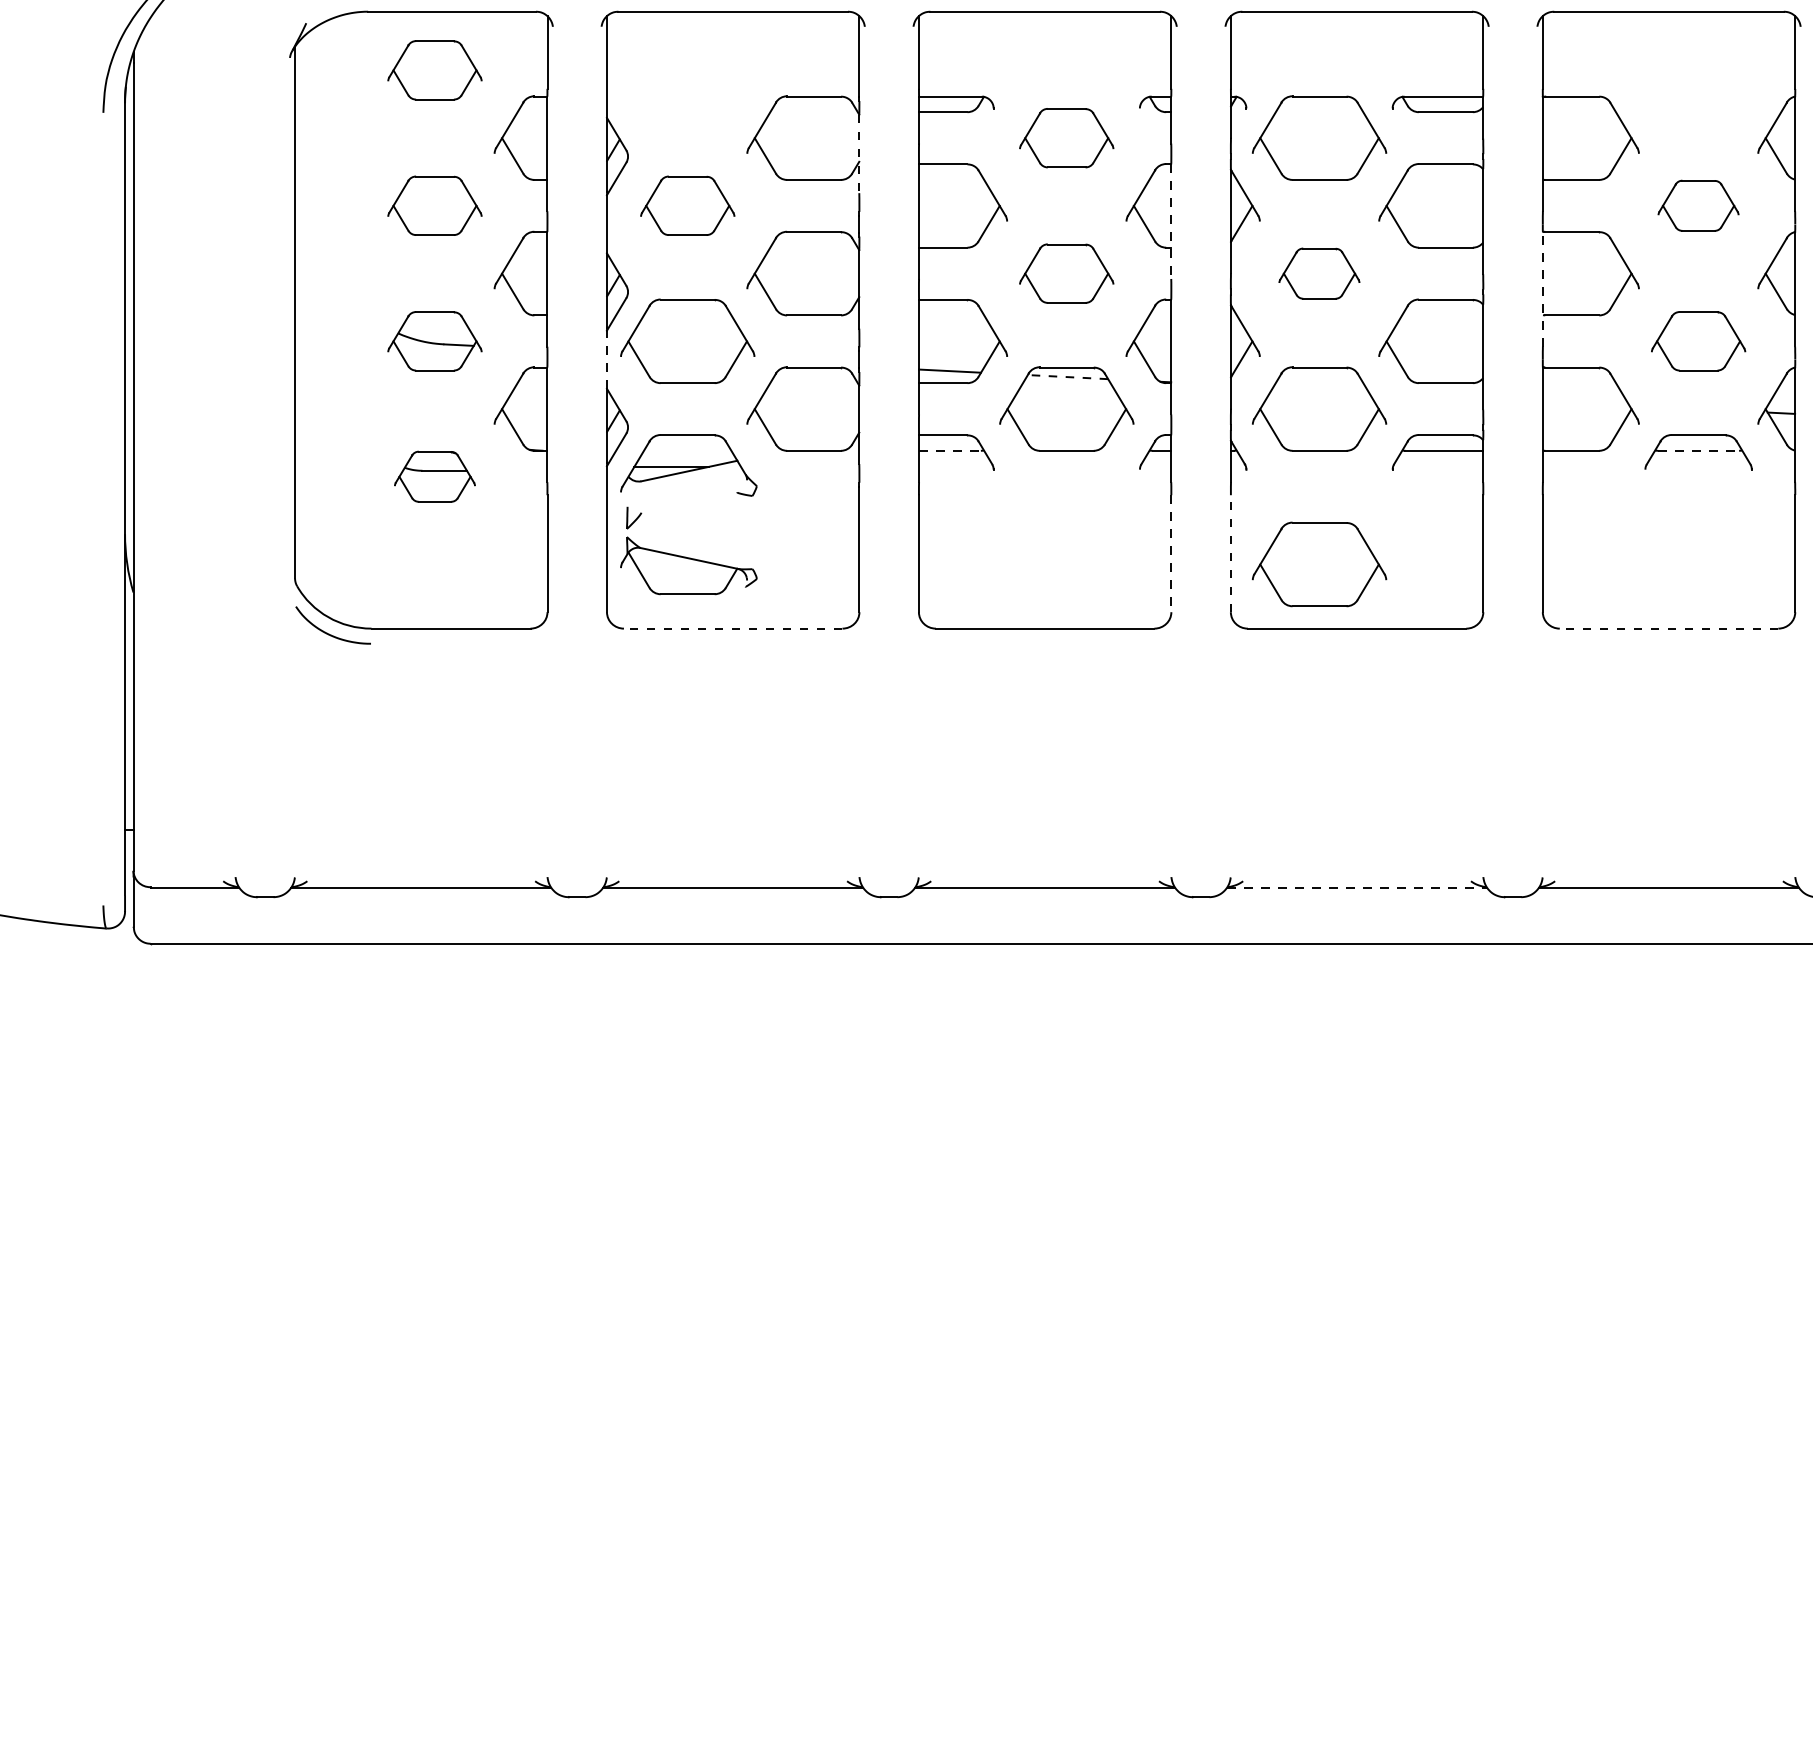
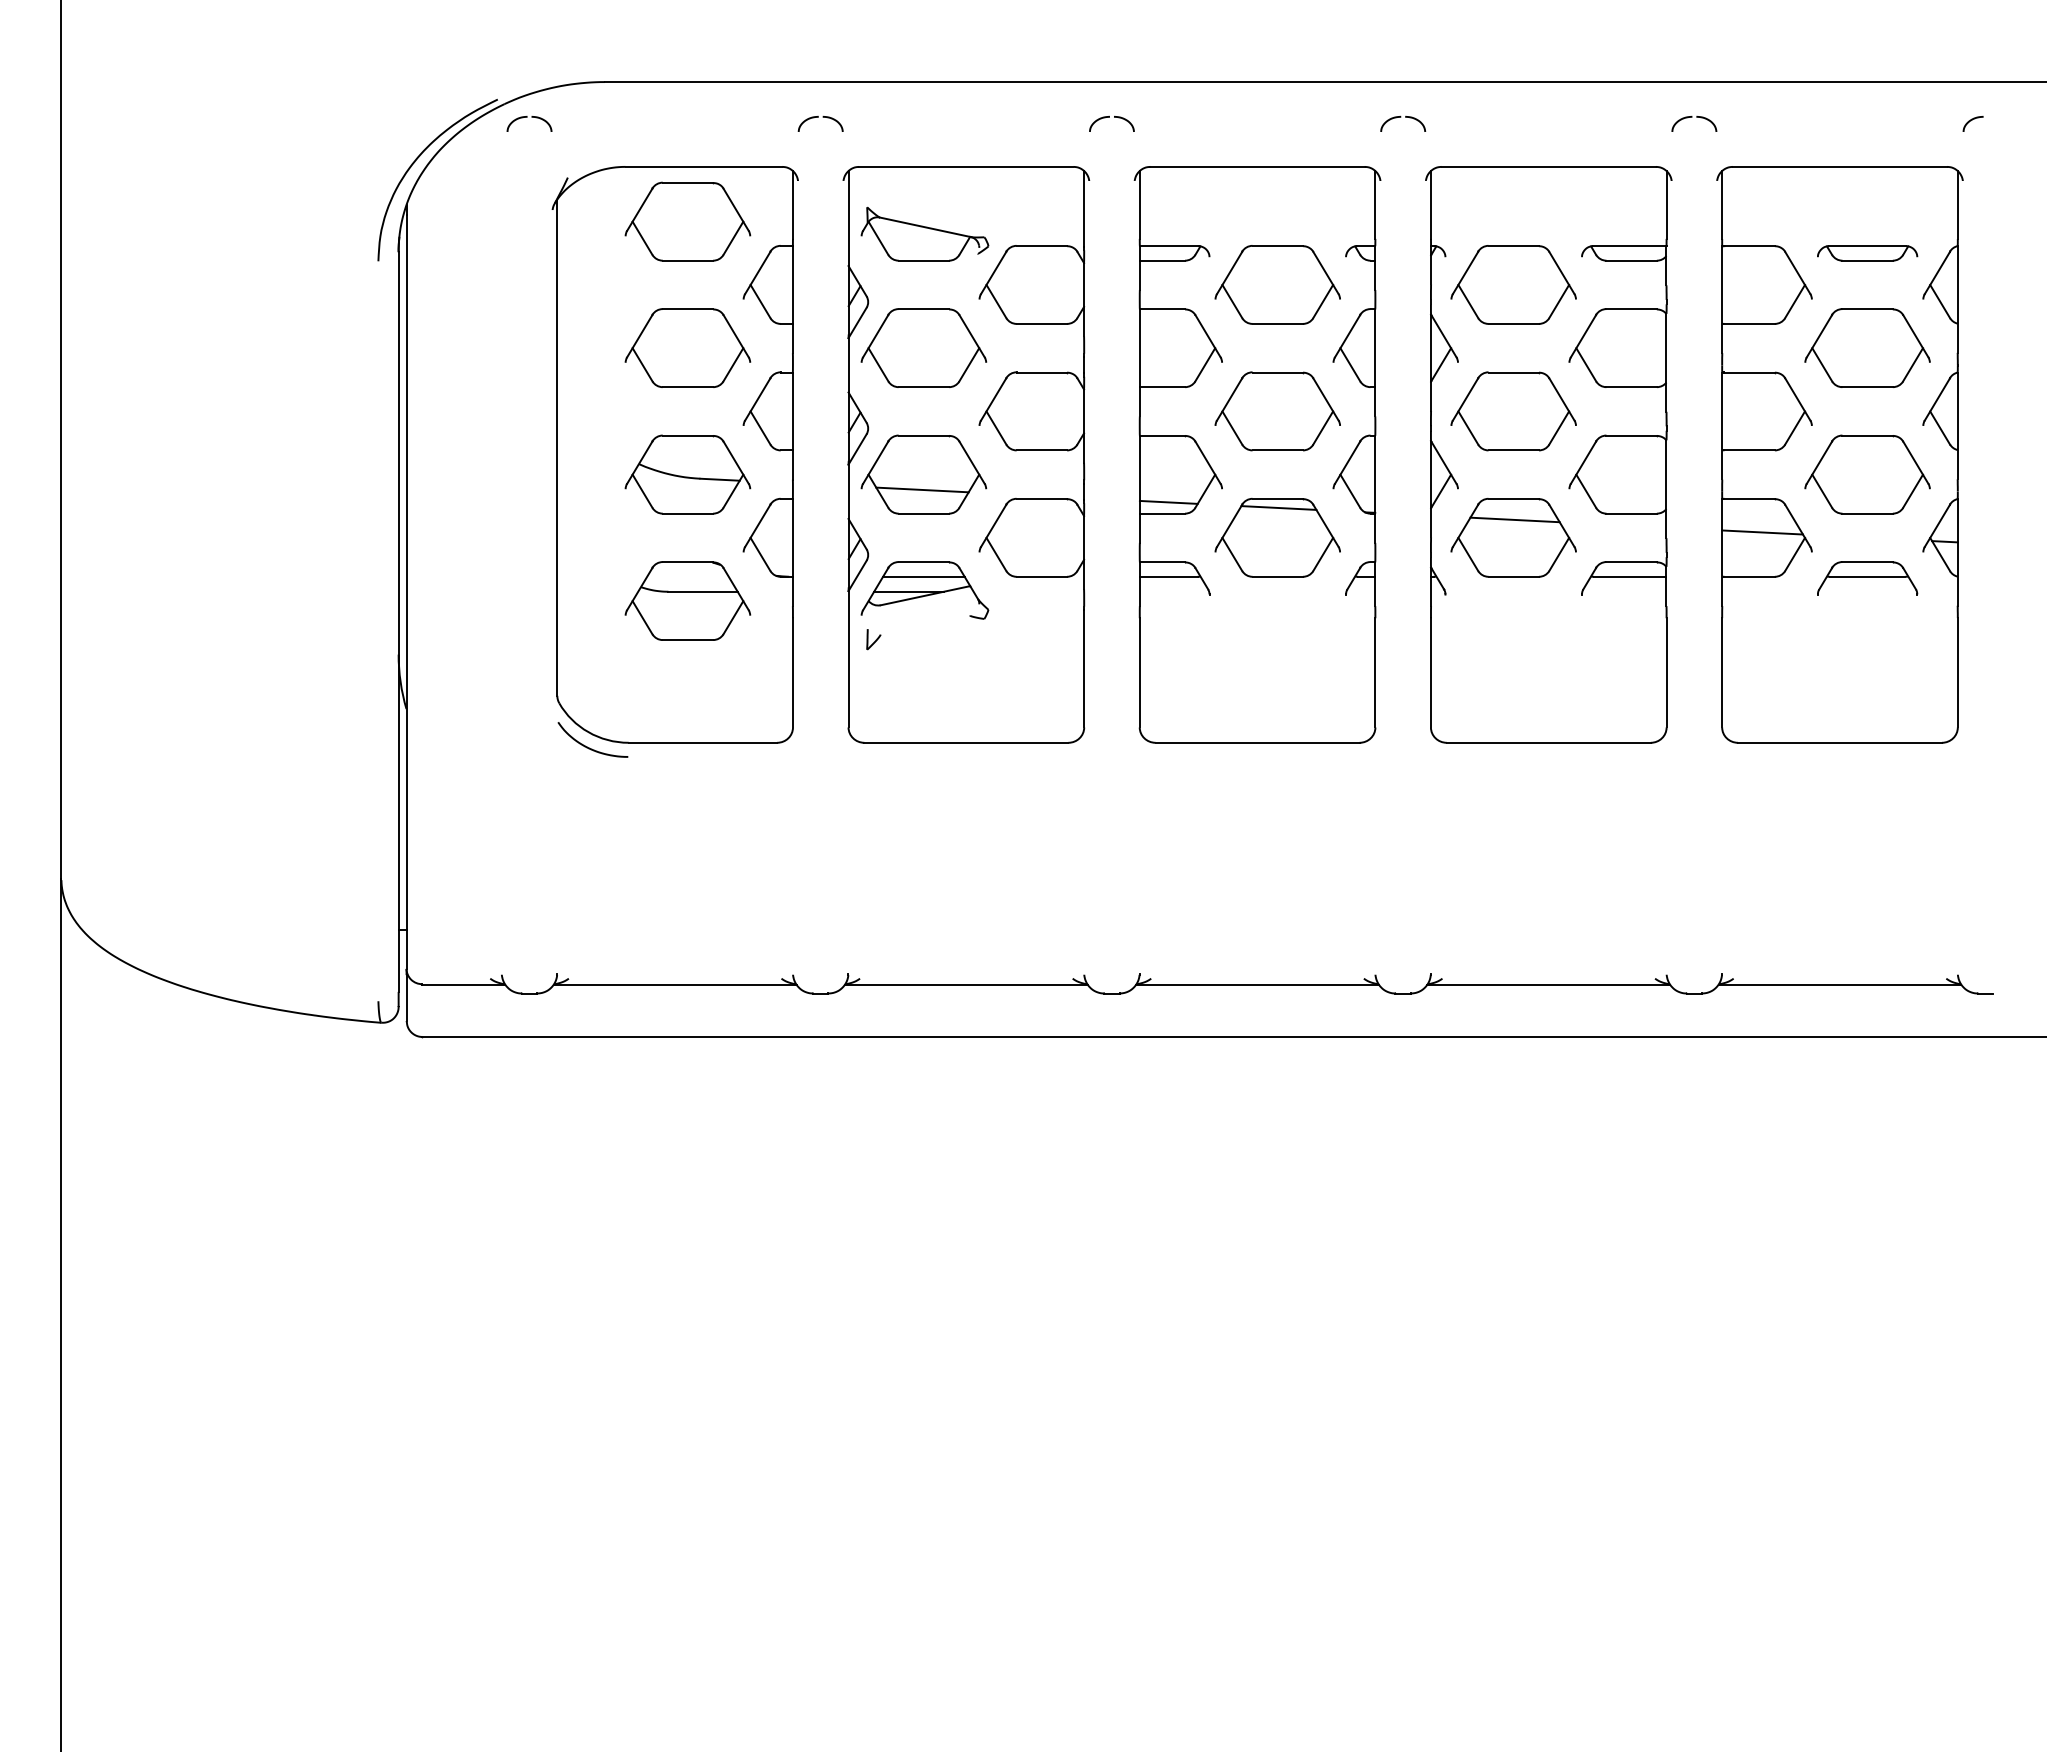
part: (434, 70) -> (687, 221), size x1.43
part: (1698, 104) -> (1867, 253), added
part: (1066, 137) -> (1277, 284), size x1.43
line: (859, 153) -> (1084, 299), dashed -> solid
part: (434, 205) -> (687, 347), size x1.43
part: (687, 205) -> (923, 347), size x1.43
part: (1698, 205) -> (1867, 347), size x1.67
line: (1171, 222) -> (1375, 363), dashed -> solid
part: (1066, 273) -> (1277, 411), size x1.43
part: (1319, 273) -> (1513, 411), size x1.67
line: (1543, 288) -> (1722, 425), dashed -> solid
part: (434, 341) -> (687, 474), size x1.43
part: (1698, 341) -> (1867, 474), size x1.43
line: (686, 357) -> (922, 489), added
line: (606, 359) -> (848, 491), dashed -> solid
line: (1067, 377) -> (1278, 508), dashed -> solid
line: (1320, 389) -> (1514, 519), added
line: (1586, 403) -> (1762, 532), added
line: (949, 450) -> (1168, 576), dashed -> solid
line: (1698, 450) -> (1867, 576), dashed -> solid
line: (687, 451) -> (923, 577), added
part: (434, 476) -> (687, 600), size x1.67
line: (1171, 553) -> (1375, 672), dashed -> solid
line: (1230, 553) -> (1430, 672), dashed -> solid
part: (1319, 564) -> (1513, 682), removed
part: (688, 565) -> (924, 233), moved
line: (733, 628) -> (966, 742), dashed -> solid
line: (1668, 628) -> (1839, 742), dashed -> solid
line: (1357, 887) -> (1549, 984), dashed -> solid

